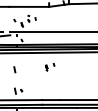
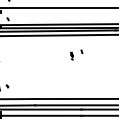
part: (50, 66) -> (77, 54), moved

